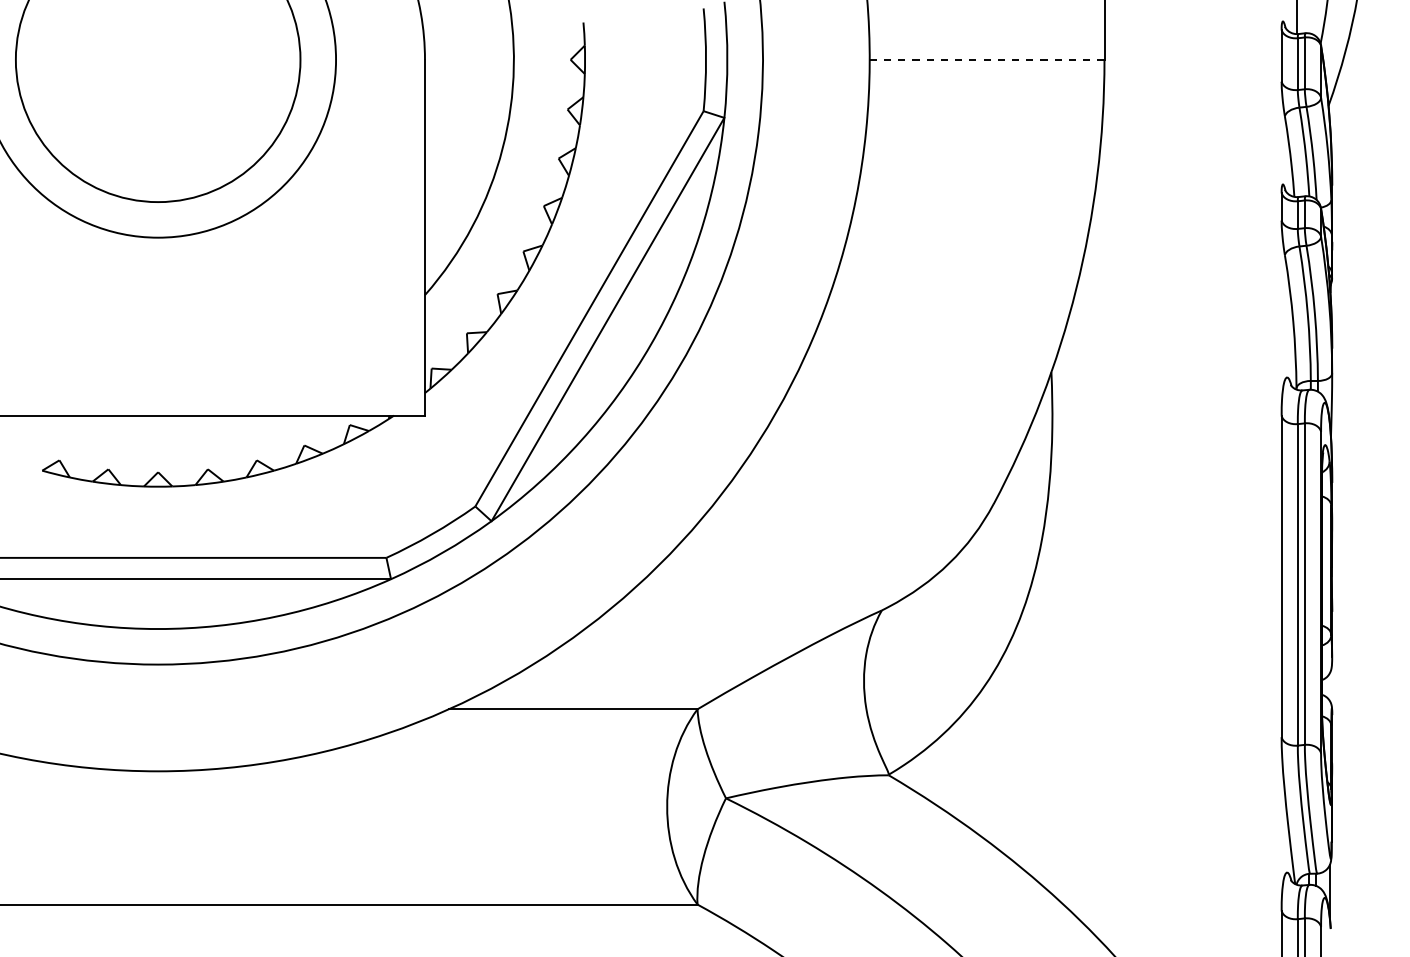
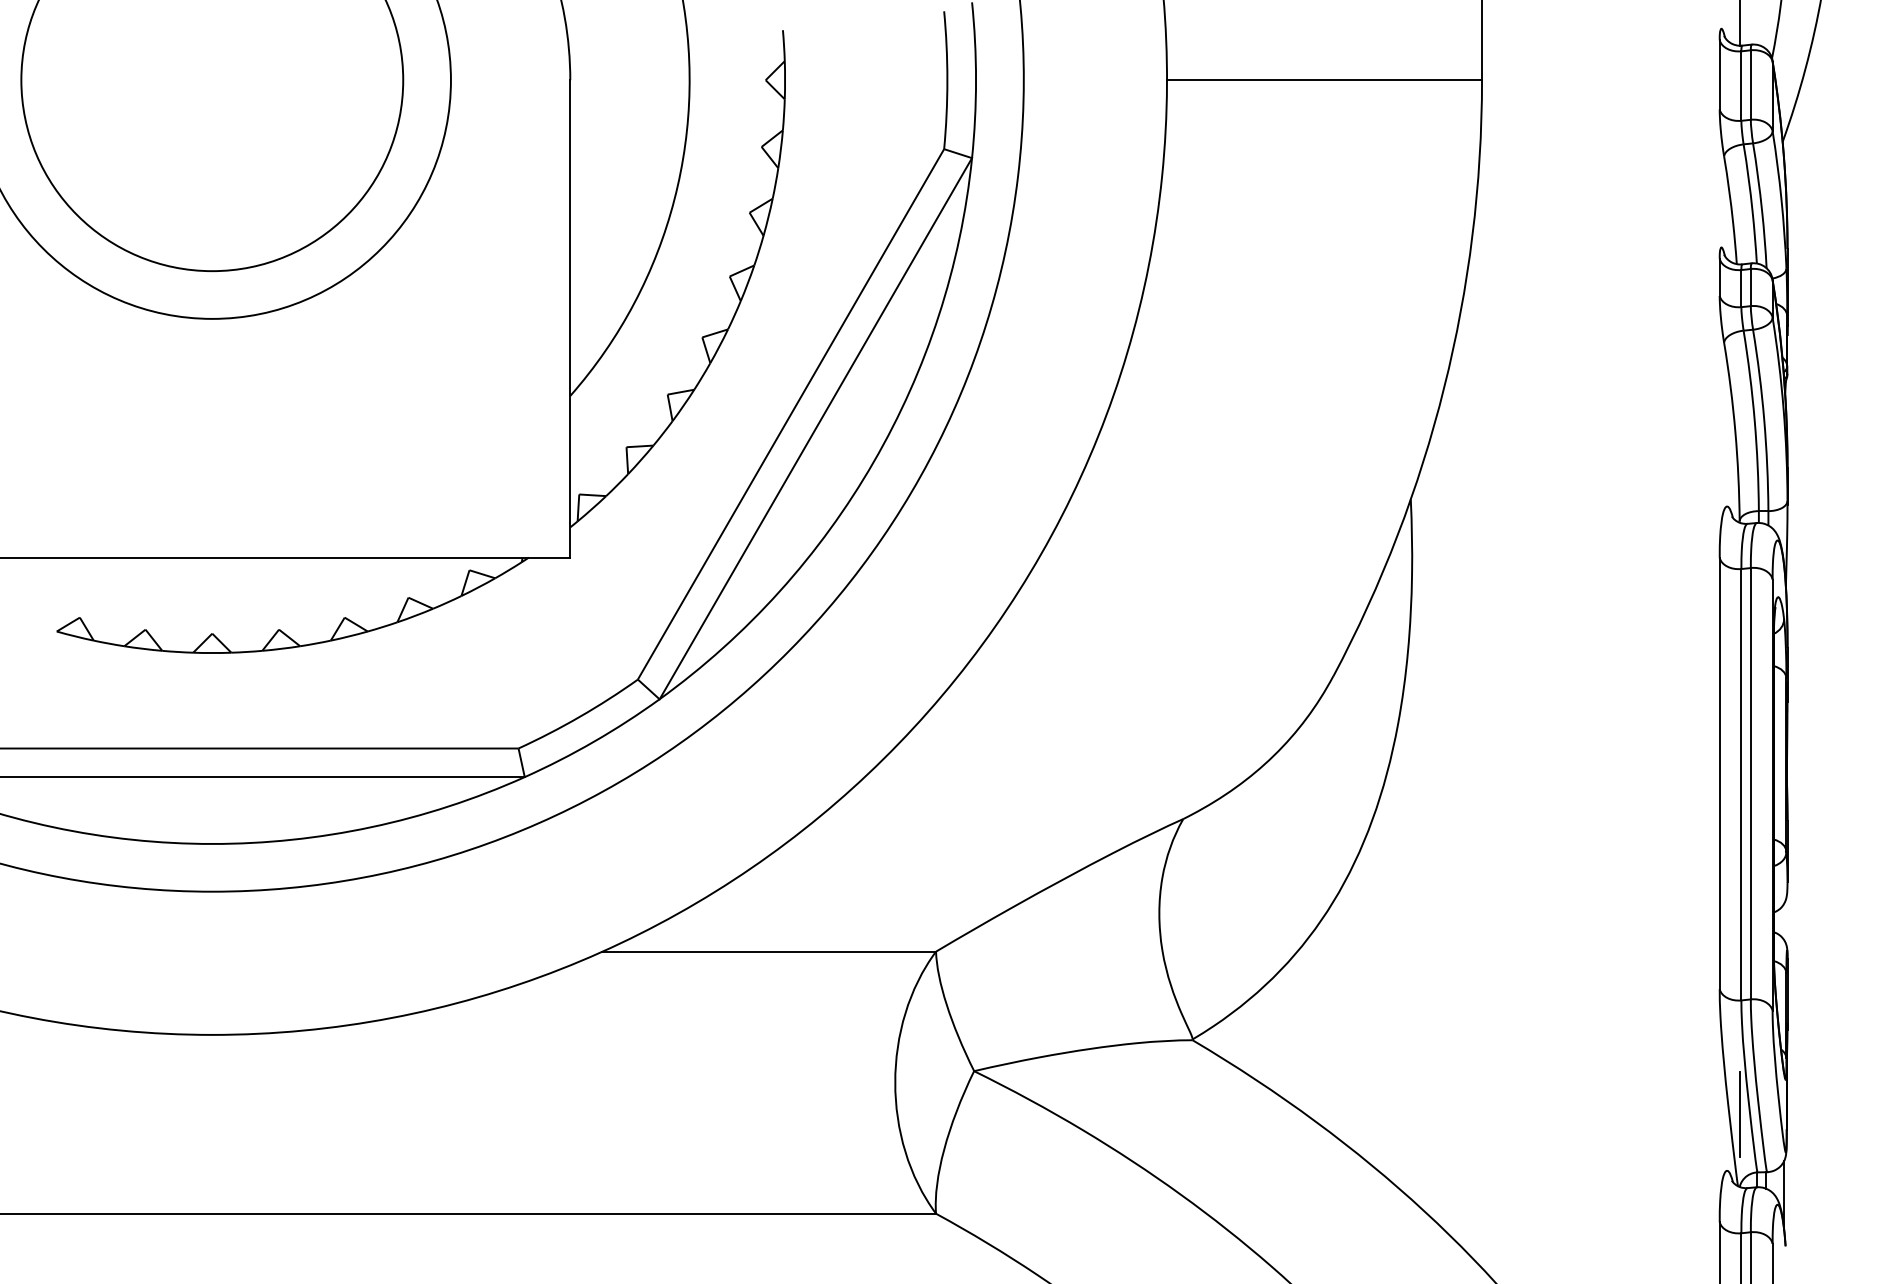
line: (987, 60) -> (1324, 80), dashed -> solid
line: (1296, 829) -> (1739, 1113), added

